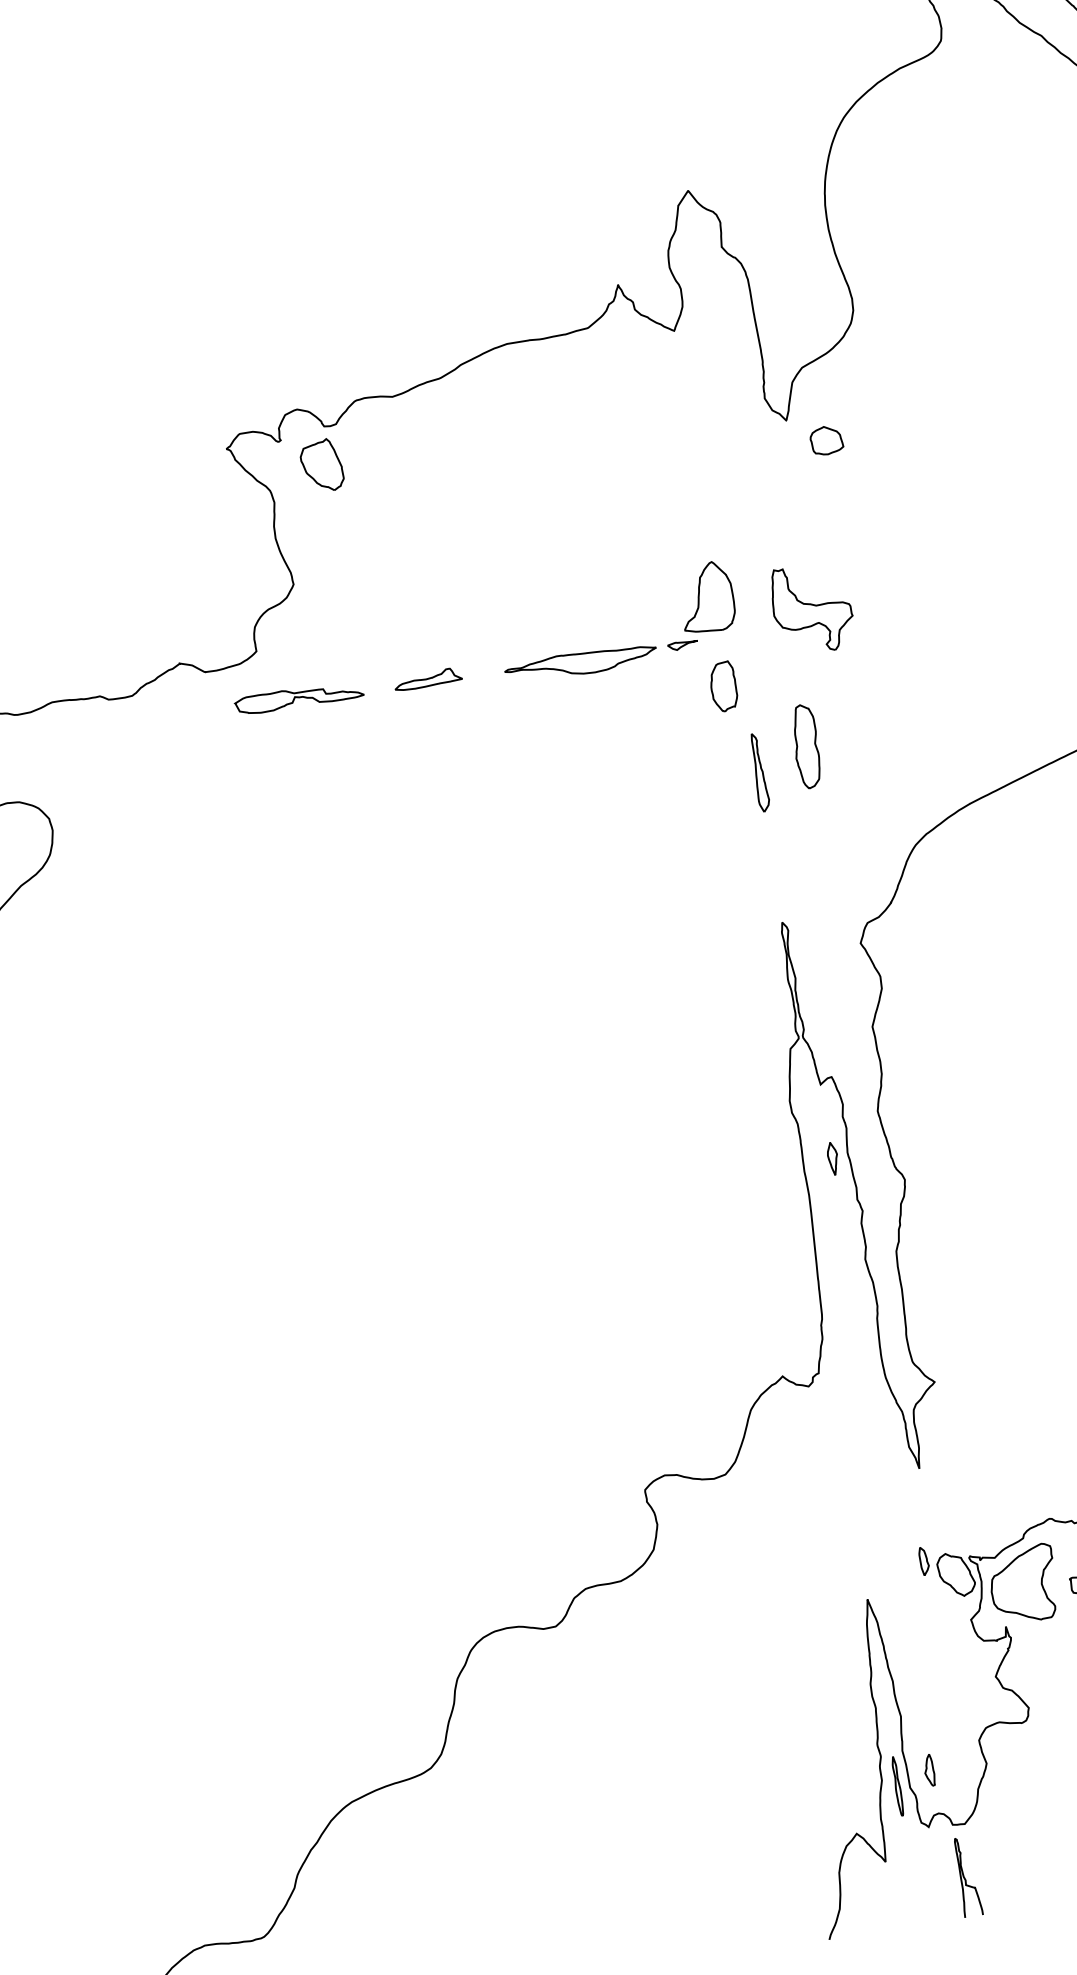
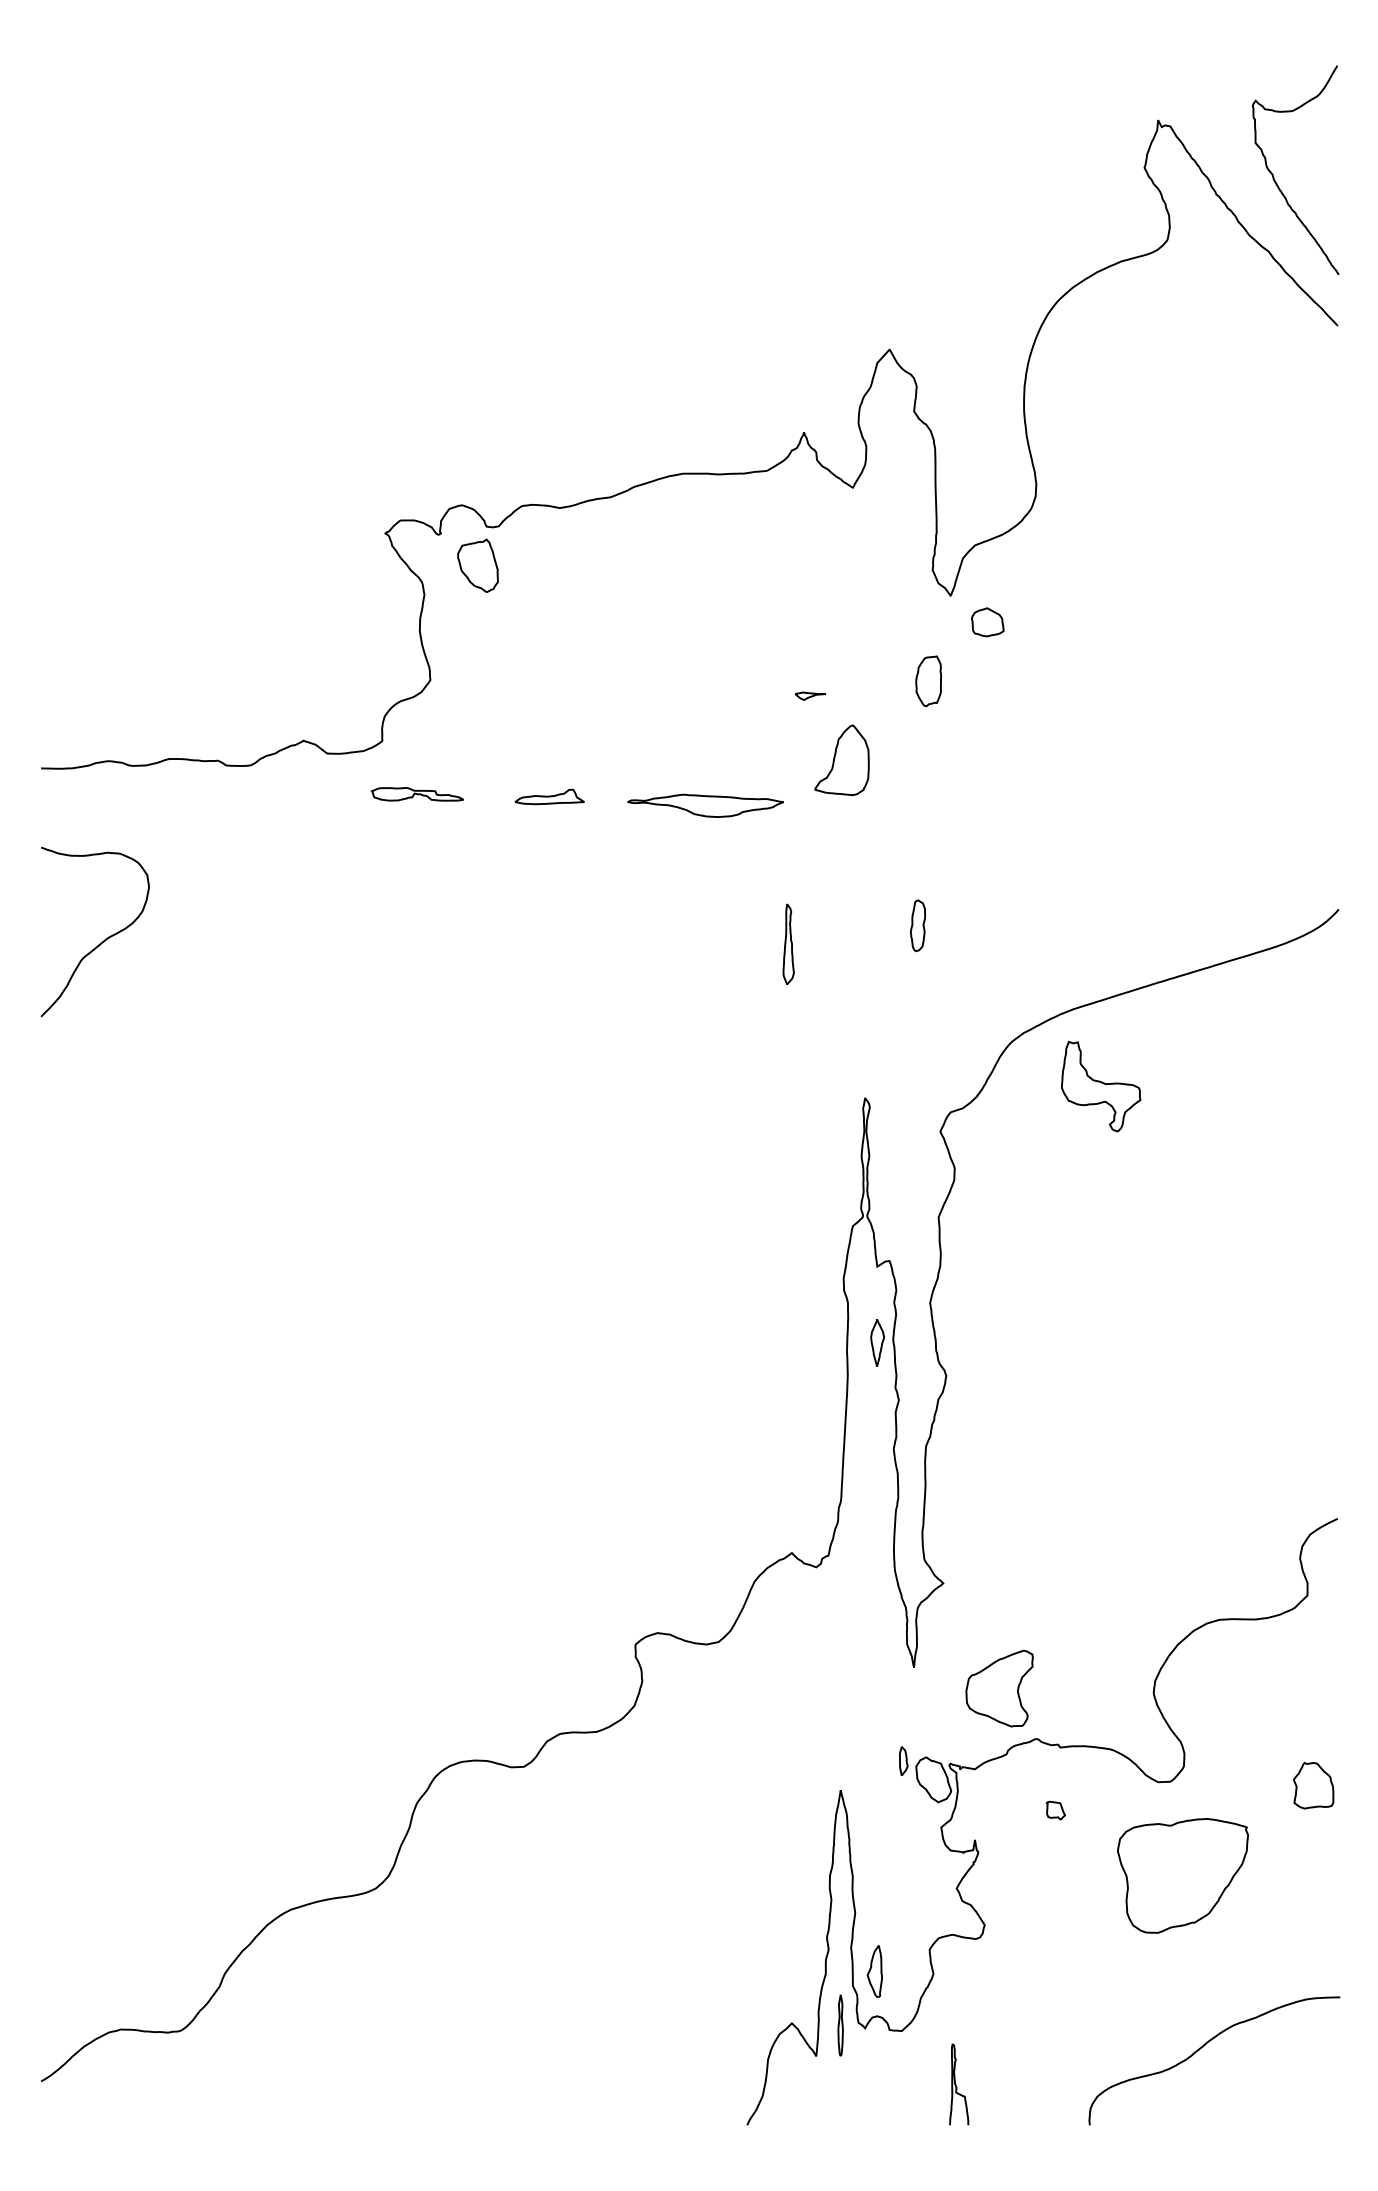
part: (812, 608) -> (1101, 1086), moved
part: (682, 644) -> (810, 695), moved
part: (723, 685) -> (928, 680), moved
part: (299, 697) -> (417, 794), size x0.7
part: (805, 746) -> (917, 925), size x0.6
part: (759, 771) -> (788, 943), moved
part: (832, 1159) -> (877, 1343), size x1.4
part: (1023, 1584) -> (999, 1688), moved
part: (928, 1770) -> (874, 1971), size x1.6
part: (897, 1786) -> (840, 2025), moved
curve: (965, 1877) -> (956, 2084), moved

